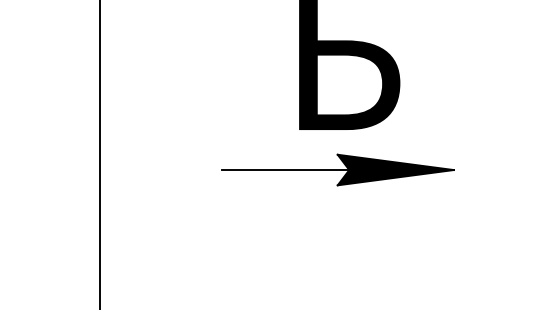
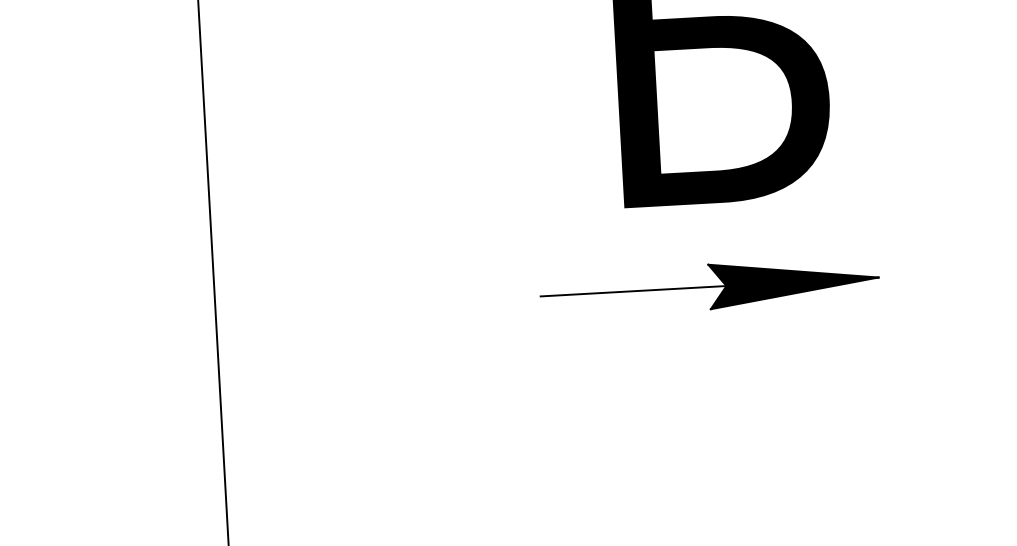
part: (337, 169) -> (708, 285), size x0.7

